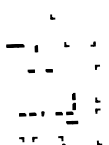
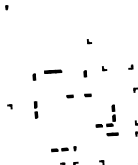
part: (36, 48) -> (85, 73), moved
part: (66, 108) -> (106, 120), moved
part: (31, 114) -> (63, 149), moved

